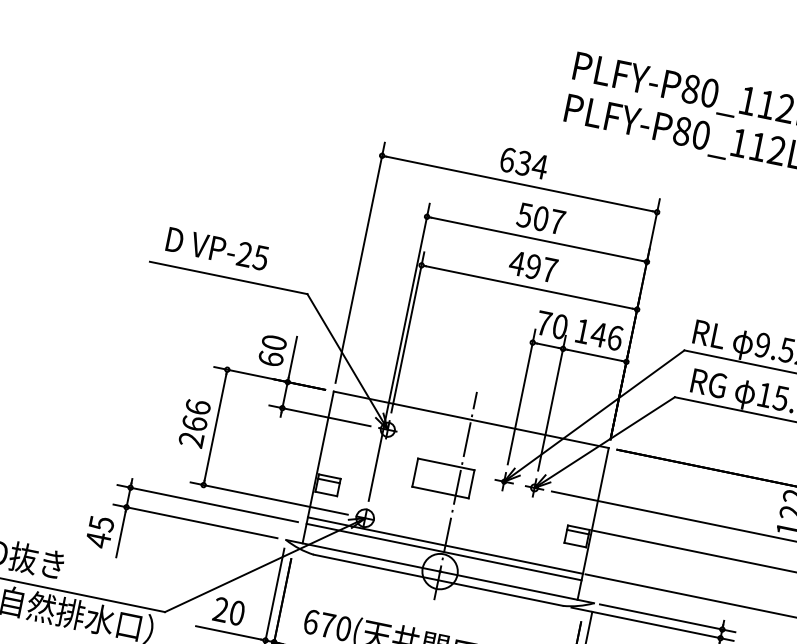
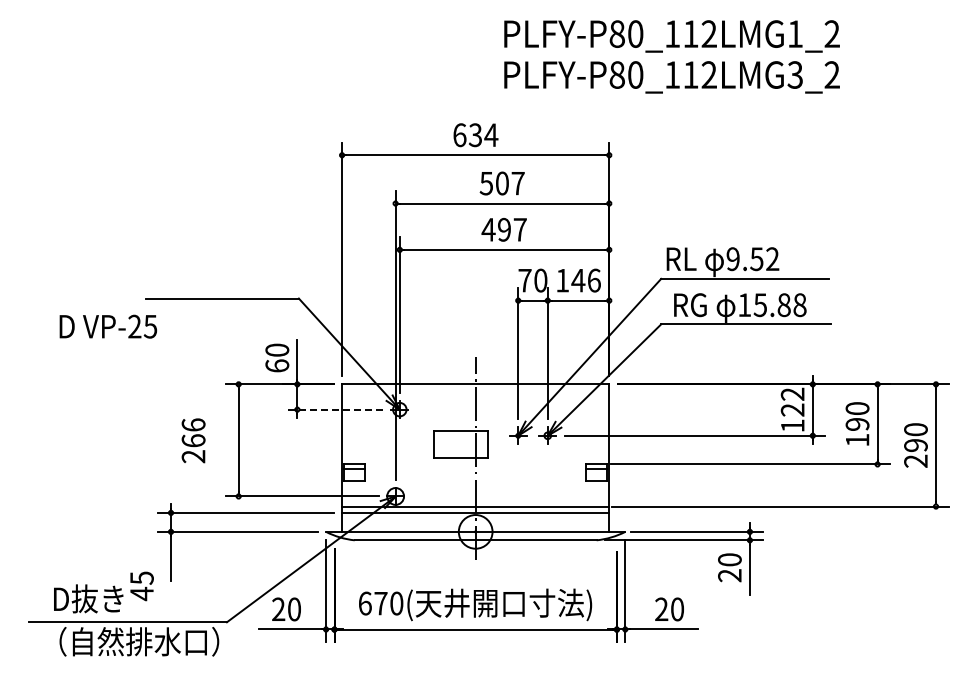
text: (217, 248) -> (108, 326), moved
line: (319, 415) -> (333, 409), solid -> dashed
text: (194, 423) -> (193, 440), moved
text: (99, 532) -> (141, 586), moved

